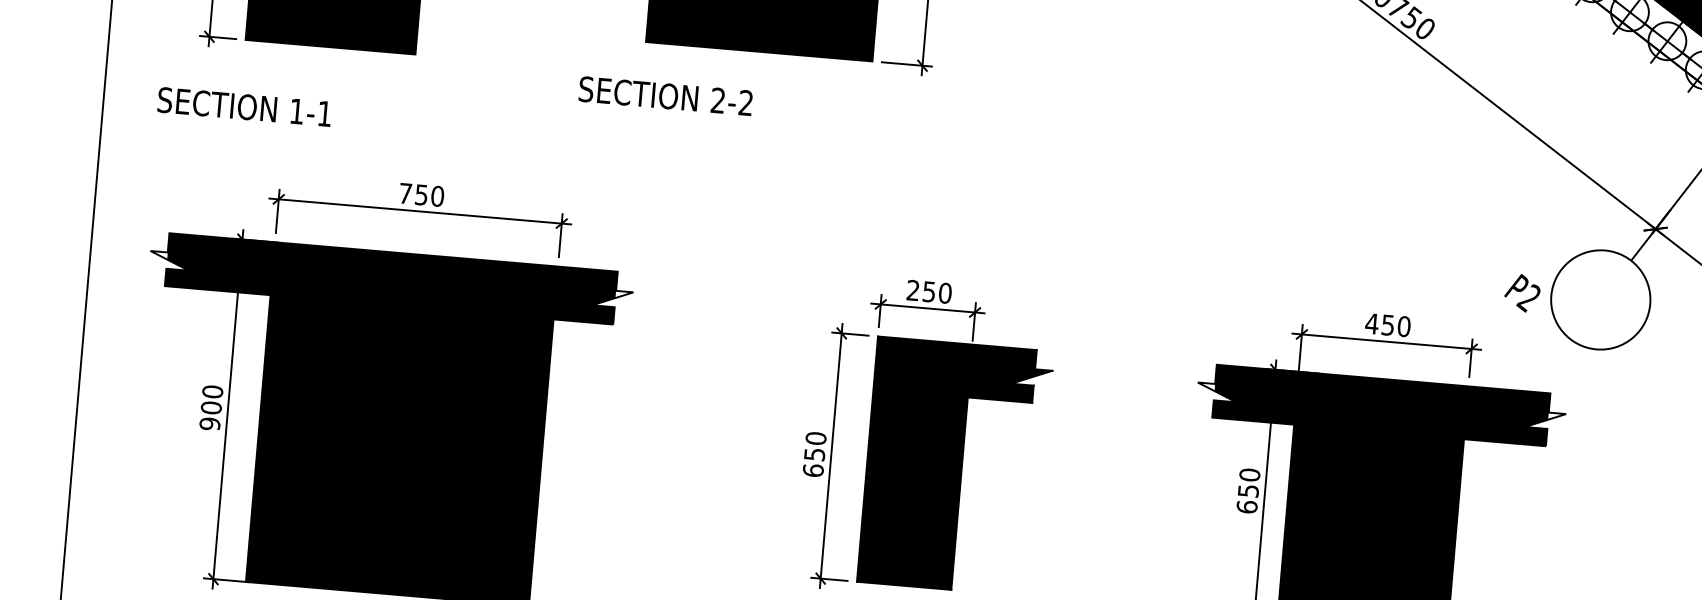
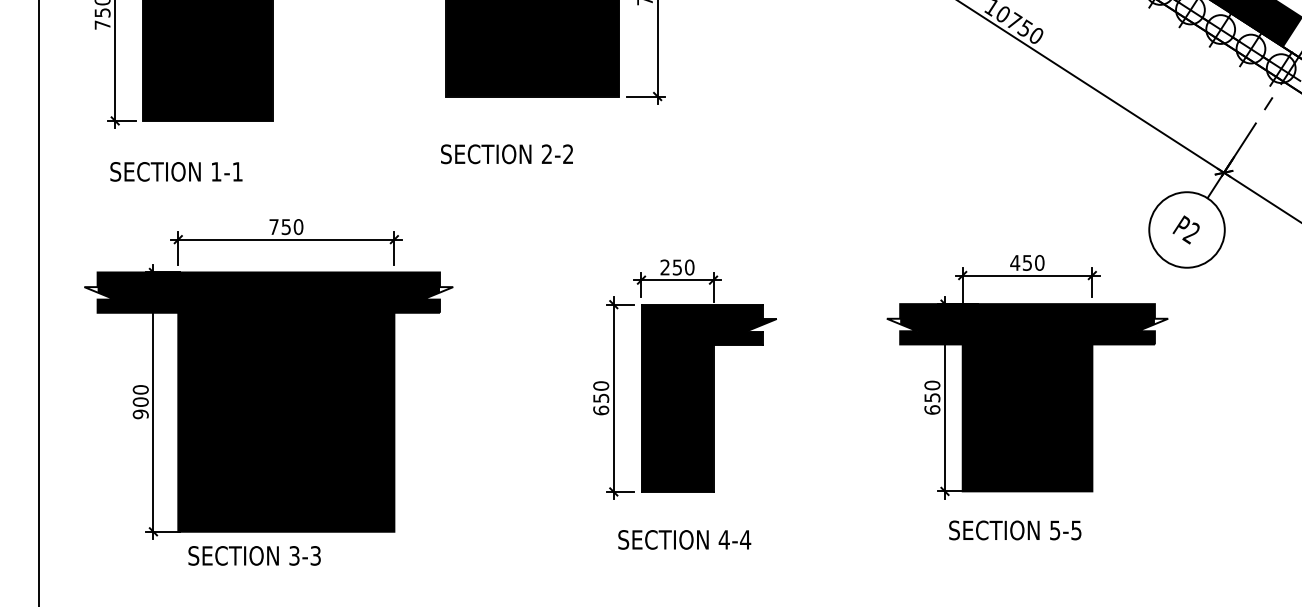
text: (665, 96) -> (506, 154), moved
text: (244, 106) -> (176, 171), moved
text: (1521, 292) -> (1185, 229), moved

